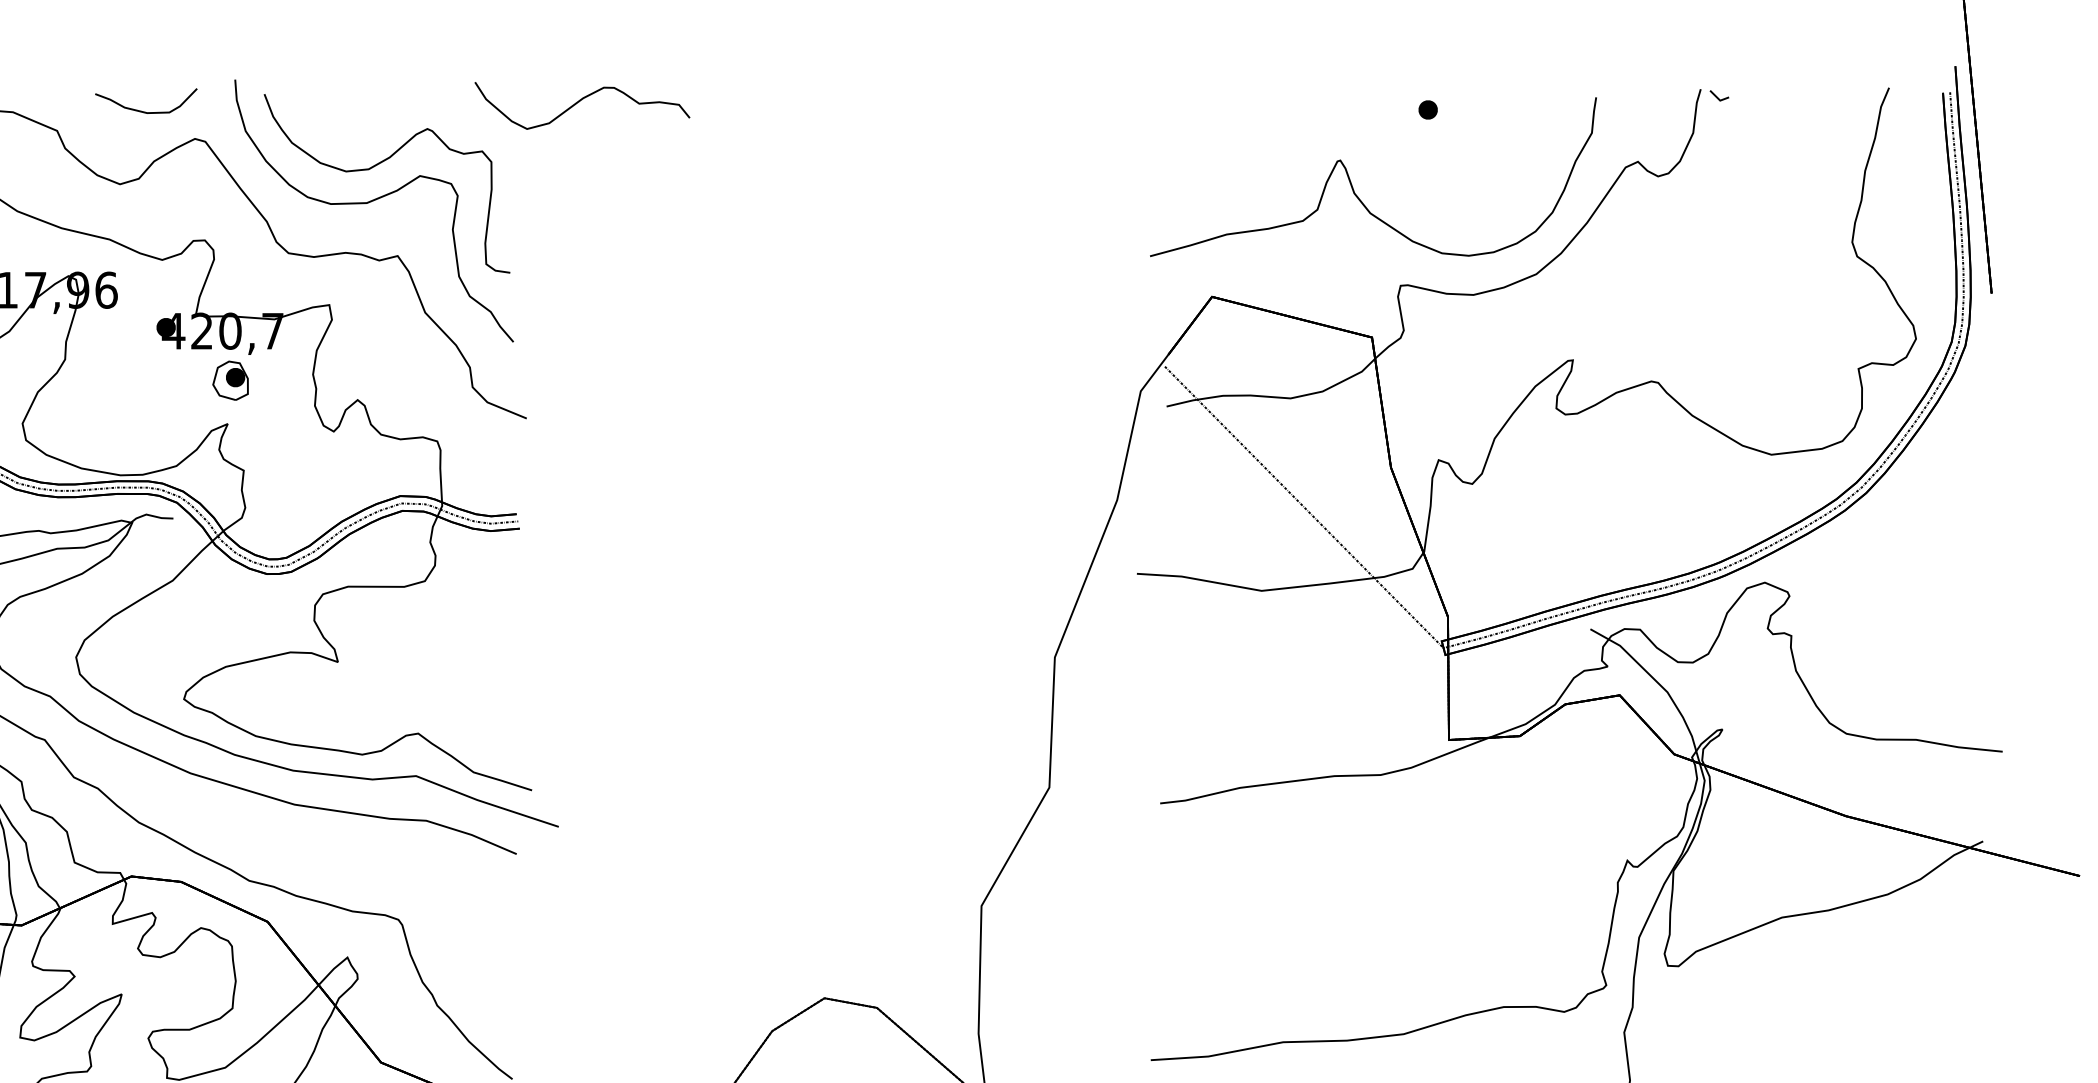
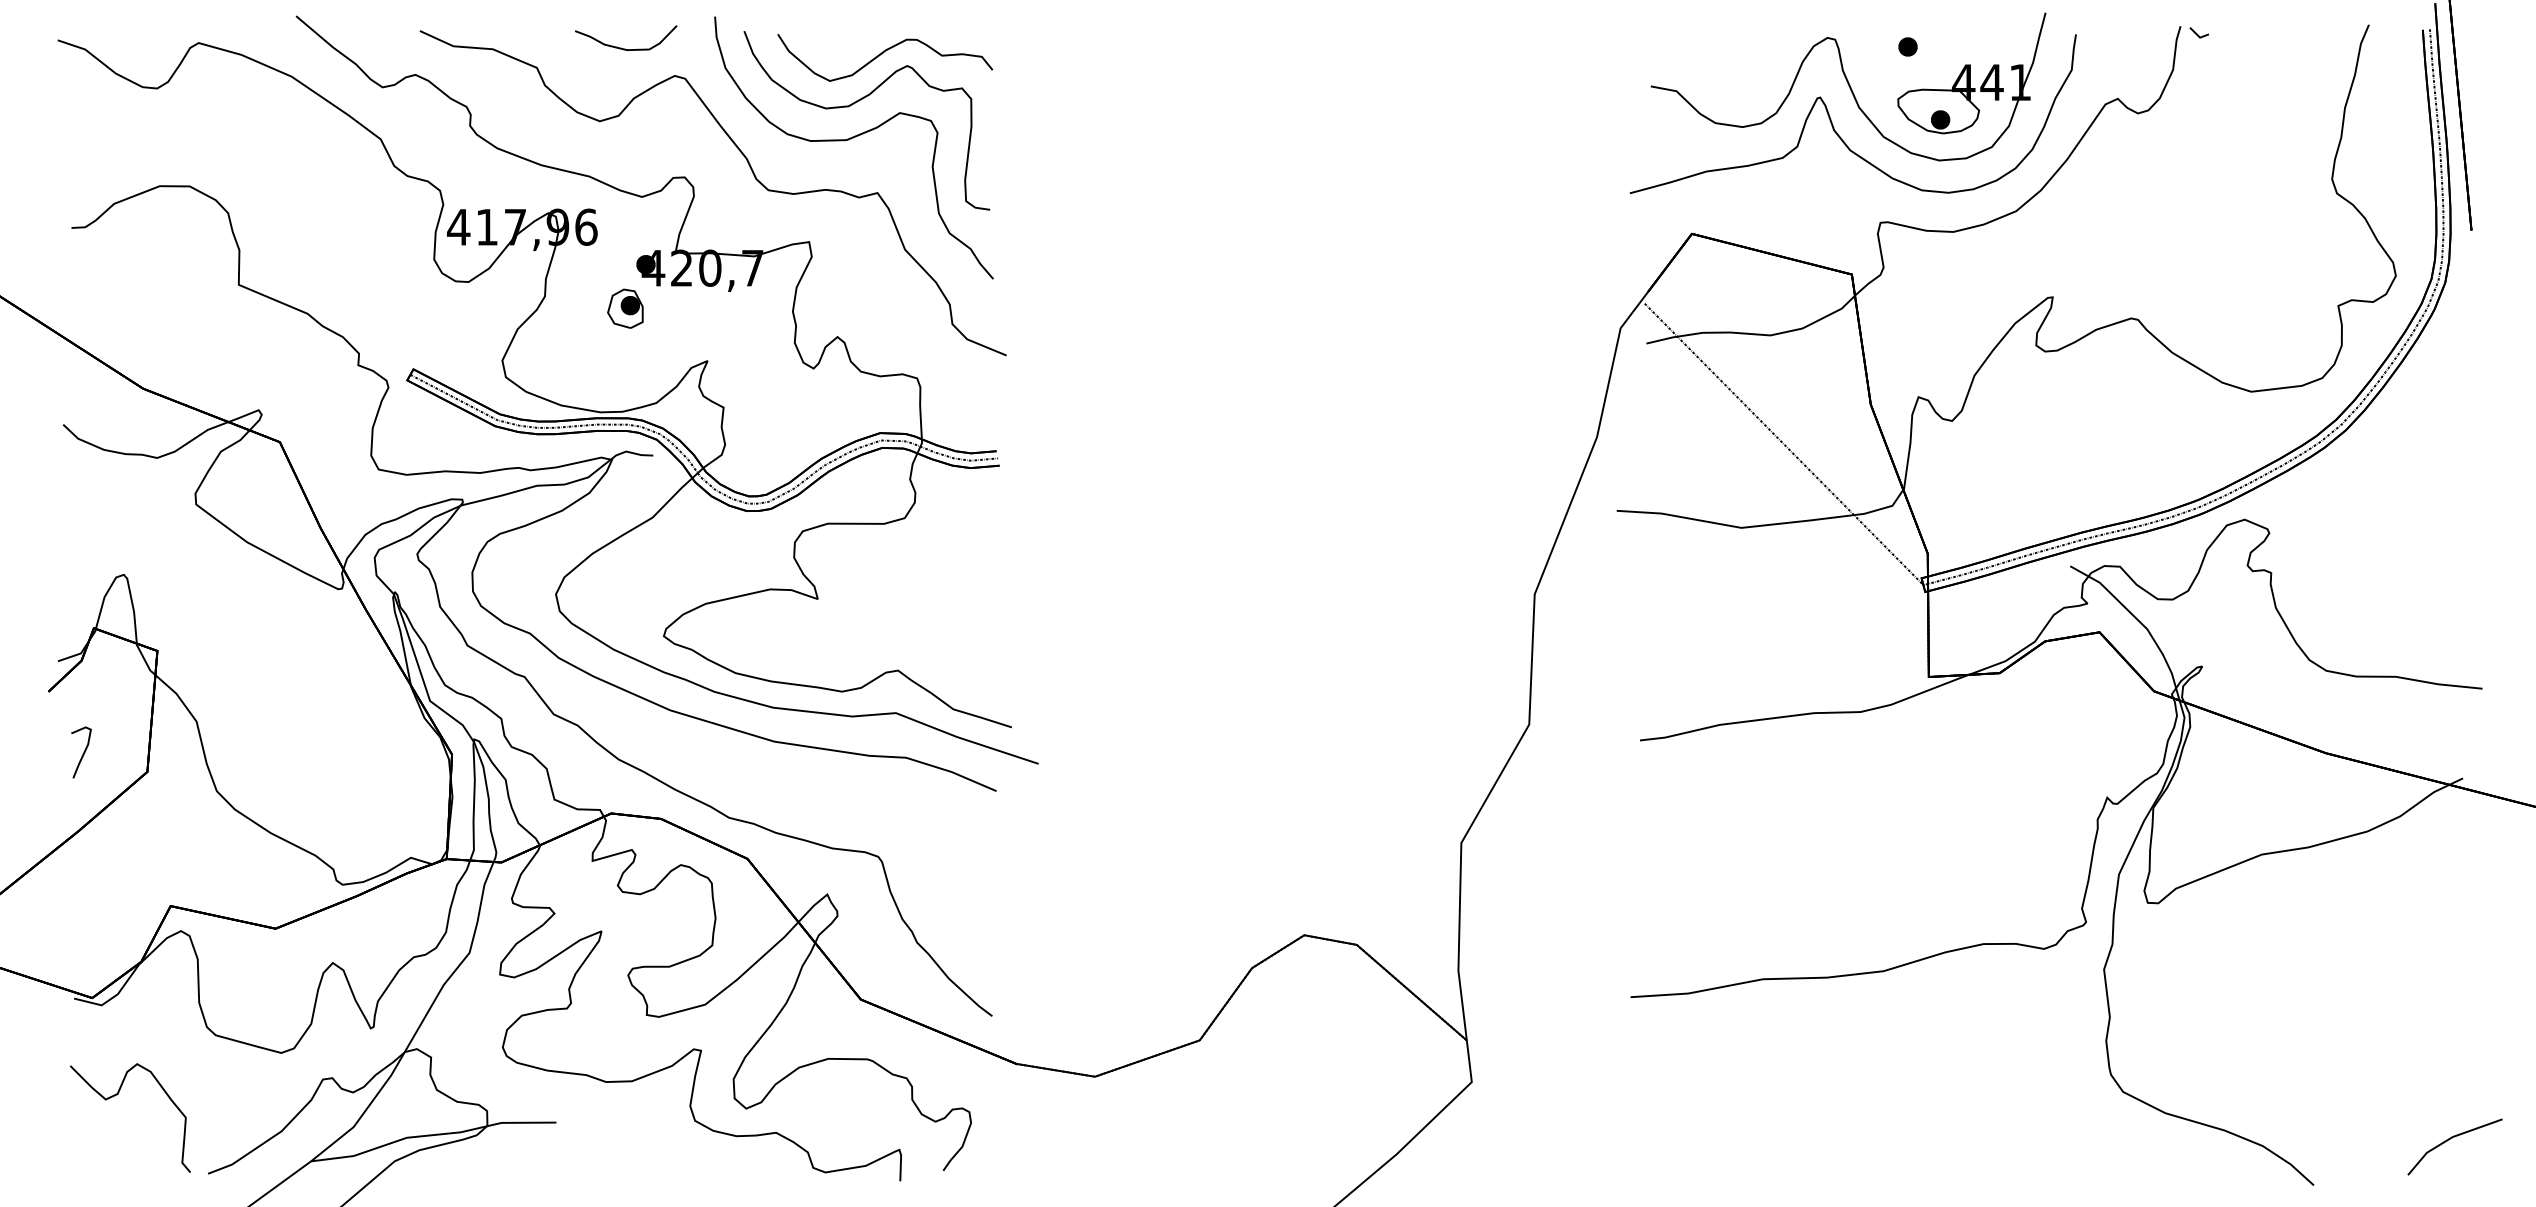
curve: (579, 102) -> (882, 54), moved
part: (1368, 149) -> (1848, 86), added
part: (230, 380) -> (625, 308), moved

